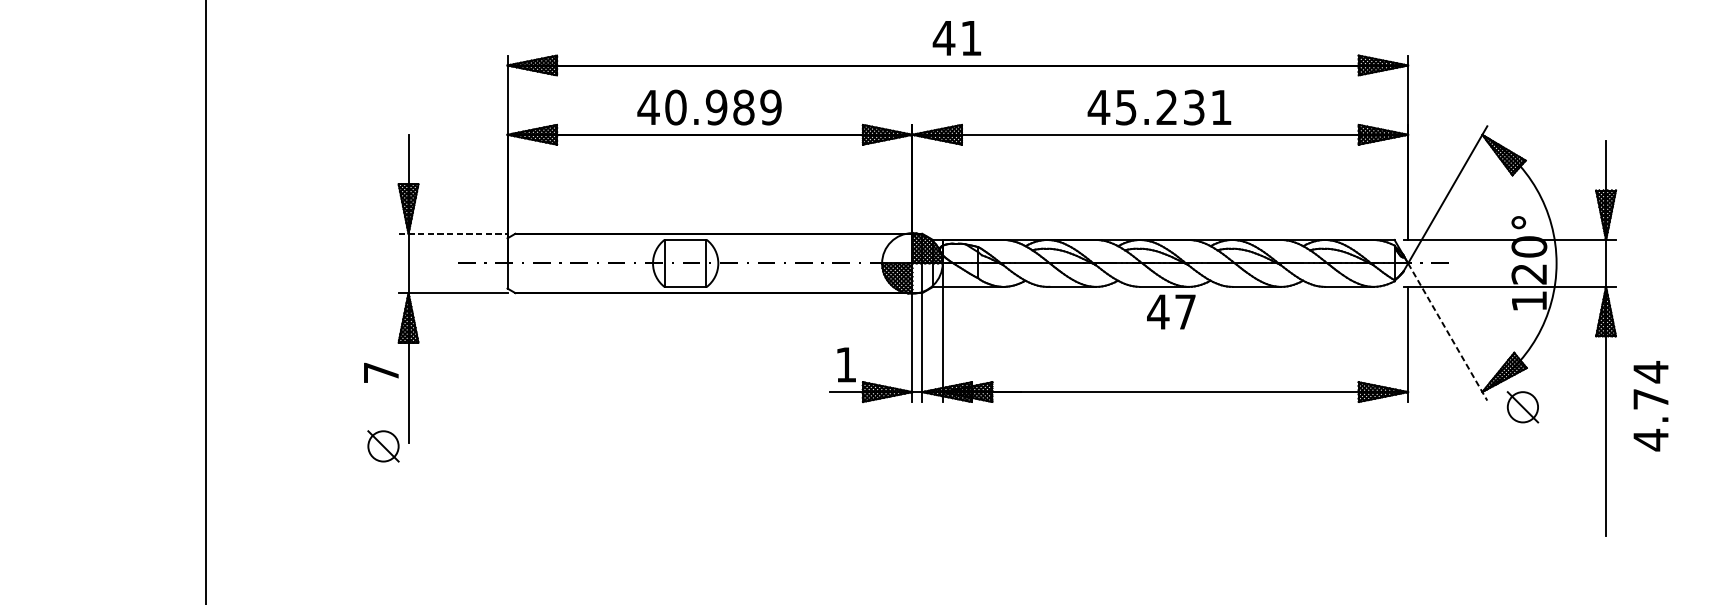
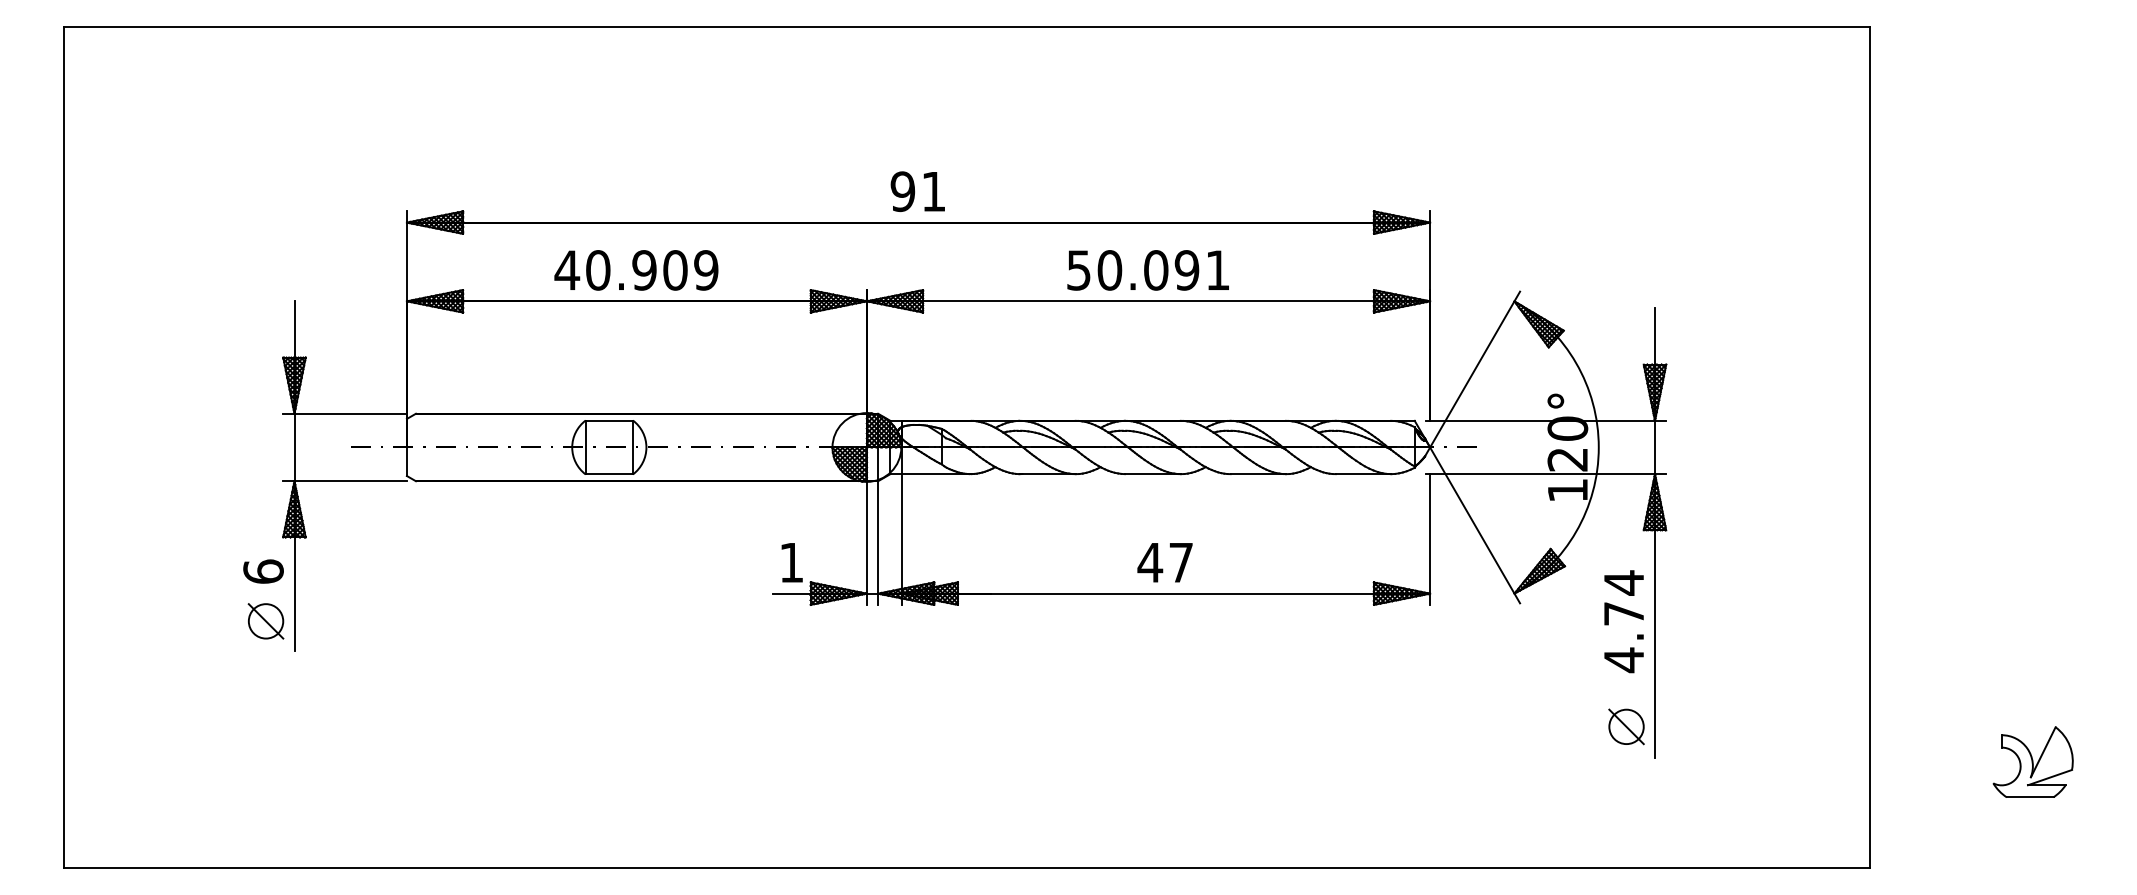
text: (943, 38) -> (902, 191), 41 -> 91
text: (743, 107) -> (675, 270), 40.989 -> 40.909
text: (1146, 107) -> (1132, 270), 45.231 -> 50.091
line: (453, 233) -> (345, 413), dashed -> solid
text: (1170, 311) -> (1164, 562), moved
line: (1448, 332) -> (1475, 525), dashed -> solid
text: (381, 372) -> (263, 571), 7 -> 6
part: (1522, 406) -> (1626, 726), moved
text: (1650, 406) -> (1623, 621), moved
part: (383, 446) -> (265, 621), moved

